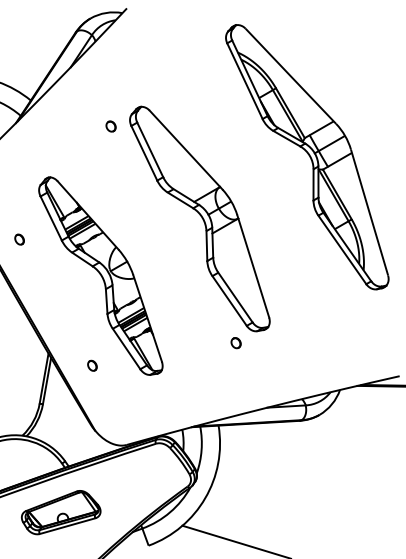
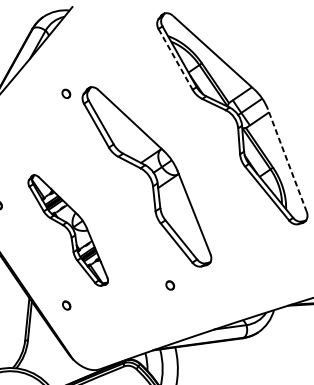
line: (244, 81) -> (175, 59), solid -> dashed
part: (110, 126) -> (65, 93), moved
line: (369, 212) -> (287, 160), solid -> dashed
part: (100, 275) -> (67, 229), size x0.7
part: (235, 343) -> (169, 285), moved

